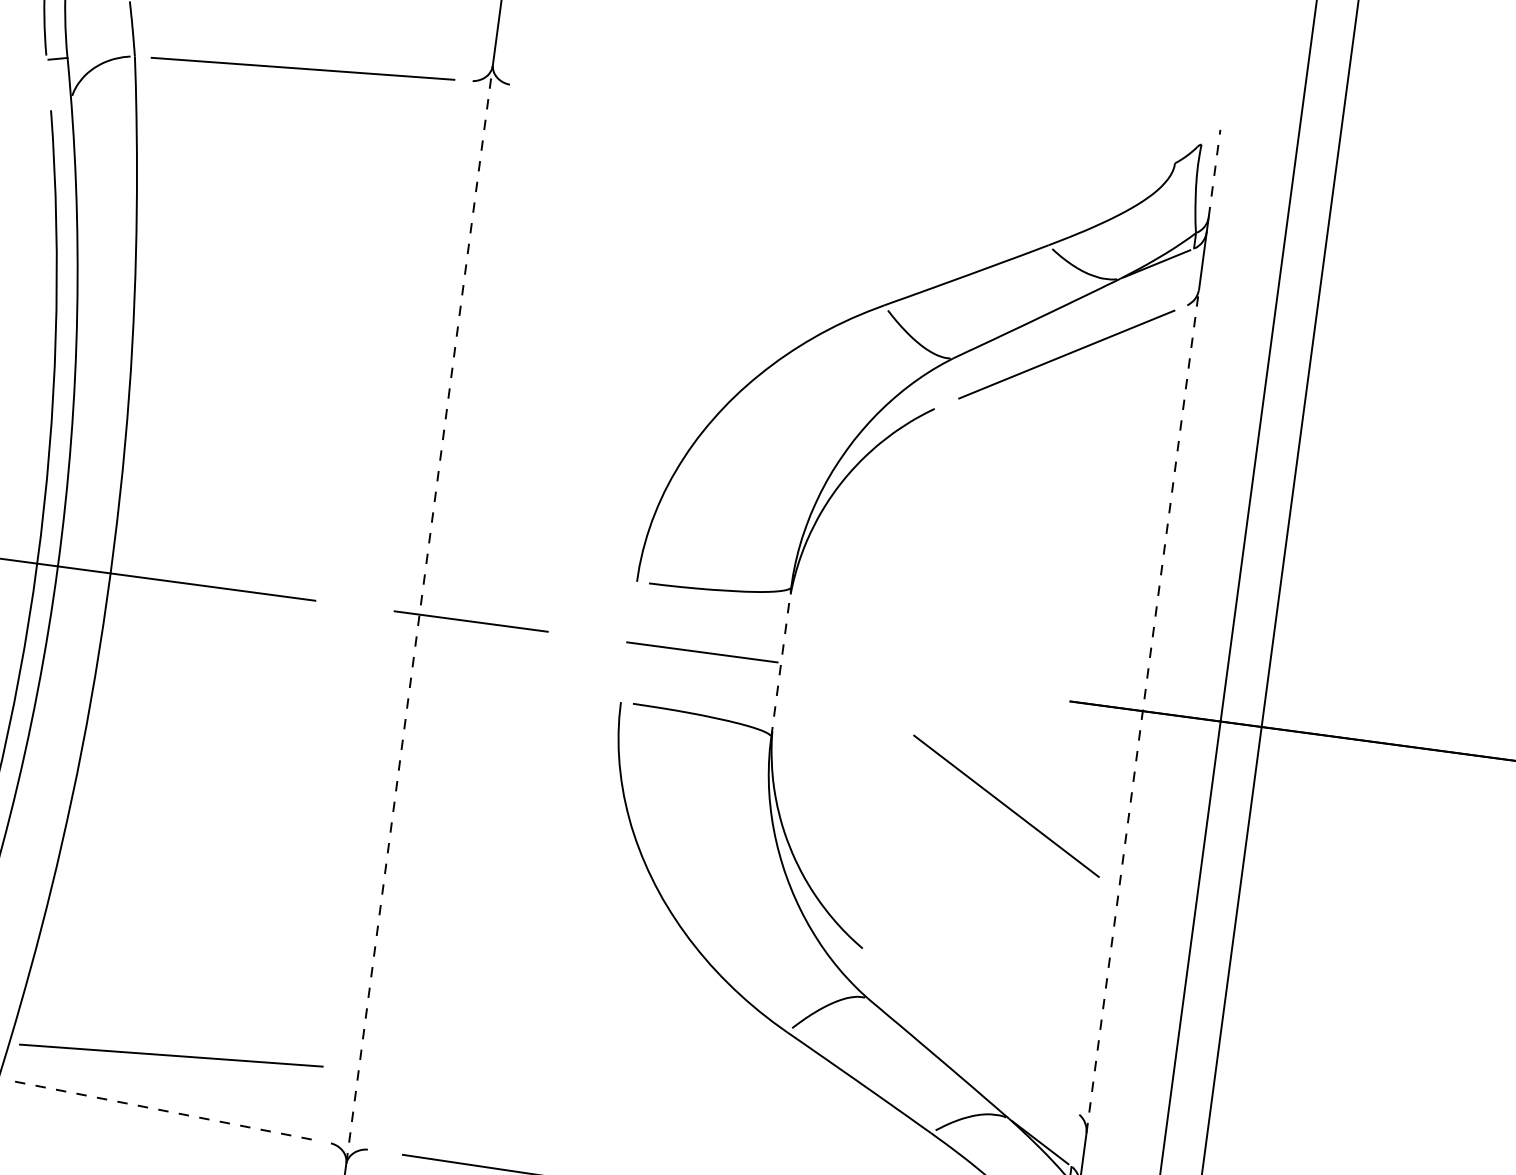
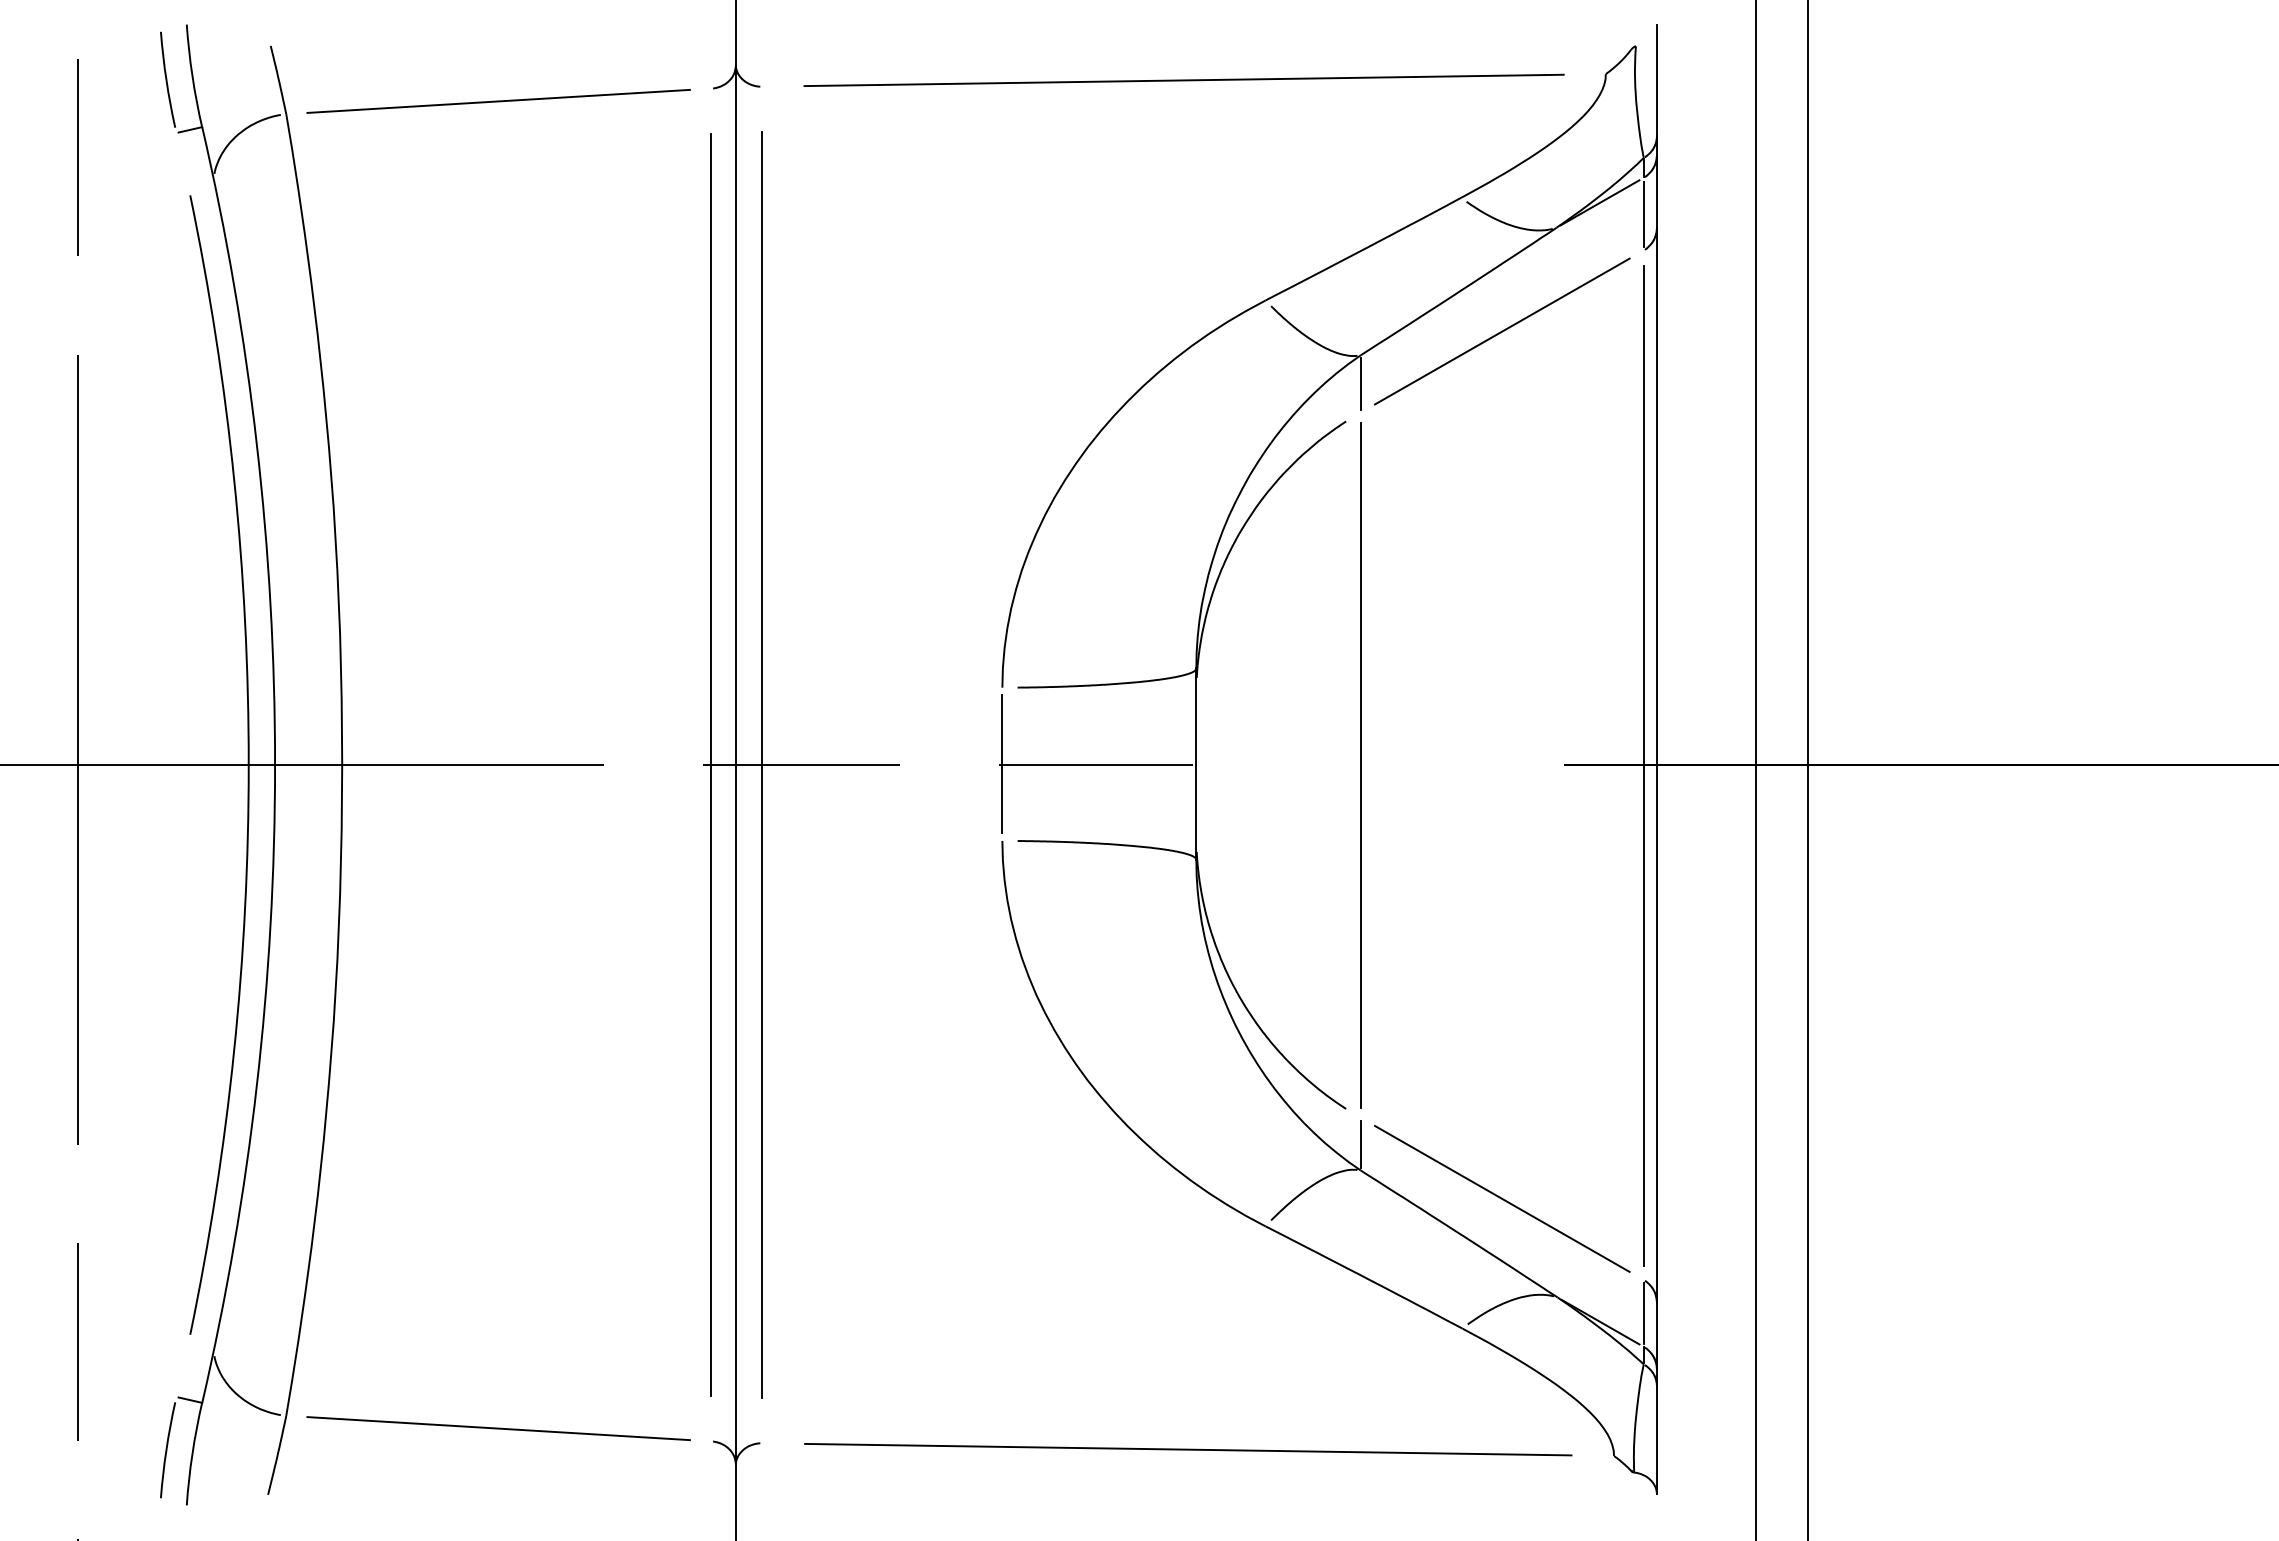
line: (842, 124) -> (1183, 80), added
line: (1214, 173) -> (1657, 80), dashed -> solid
line: (1189, 276) -> (1643, 213), added
line: (950, 380) -> (1360, 383), added
line: (400, 611) -> (711, 764), added
line: (419, 614) -> (735, 765), dashed -> solid
line: (440, 617) -> (762, 764), added
line: (629, 642) -> (1002, 764), added
line: (781, 662) -> (1196, 764), dashed -> solid
line: (910, 679) -> (1360, 764), added
line: (1132, 710) -> (1643, 765), added
line: (1143, 710) -> (1657, 764), dashed -> solid
line: (1006, 805) -> (1502, 1198), moved
line: (870, 977) -> (1360, 1143), added
line: (171, 1055) -> (498, 1358), removed
line: (163, 1110) -> (498, 1428), dashed -> solid
line: (1074, 1140) -> (1643, 1313), added

